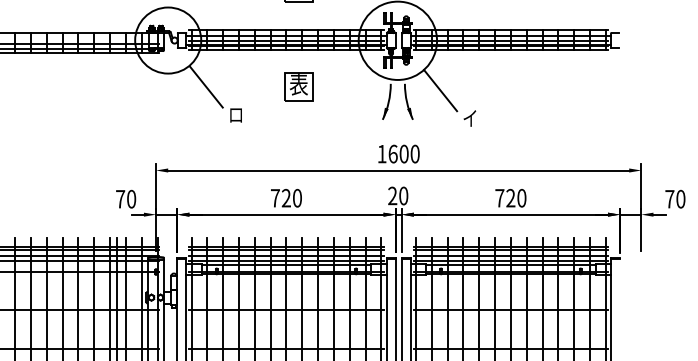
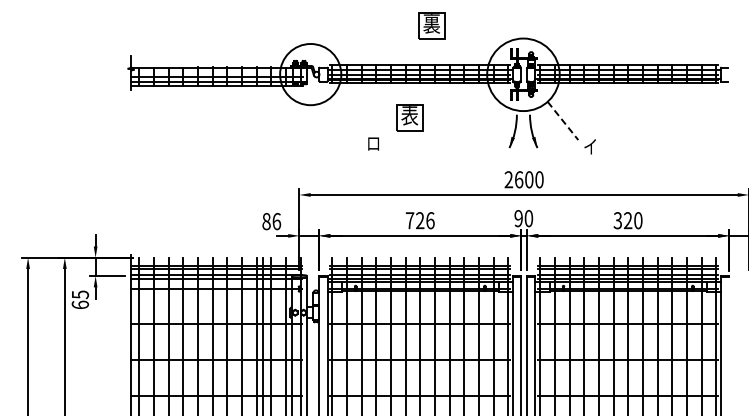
line: (205, 86) -> (345, 117), removed
part: (298, 86) -> (409, 117), moved
line: (441, 91) -> (563, 121), solid -> dashed
text: (381, 153) -> (508, 179), 1600 -> 2600
text: (392, 195) -> (518, 218), 20 -> 90
text: (297, 198) -> (430, 220), 720 -> 726
text: (499, 198) -> (617, 220), 720 -> 320
text: (125, 199) -> (271, 221), 70 -> 86

